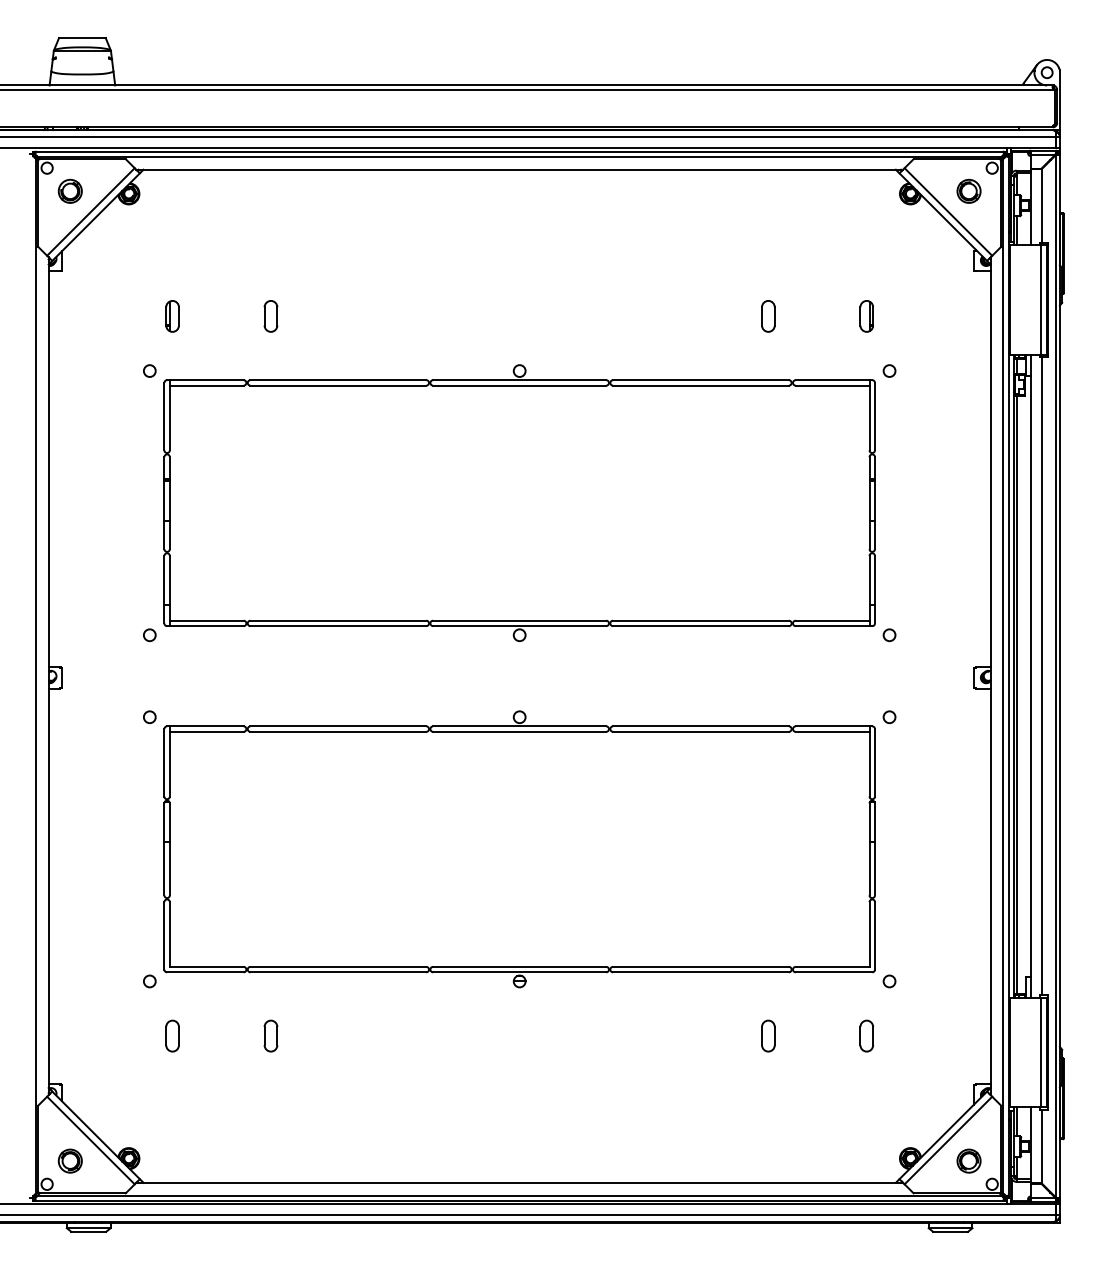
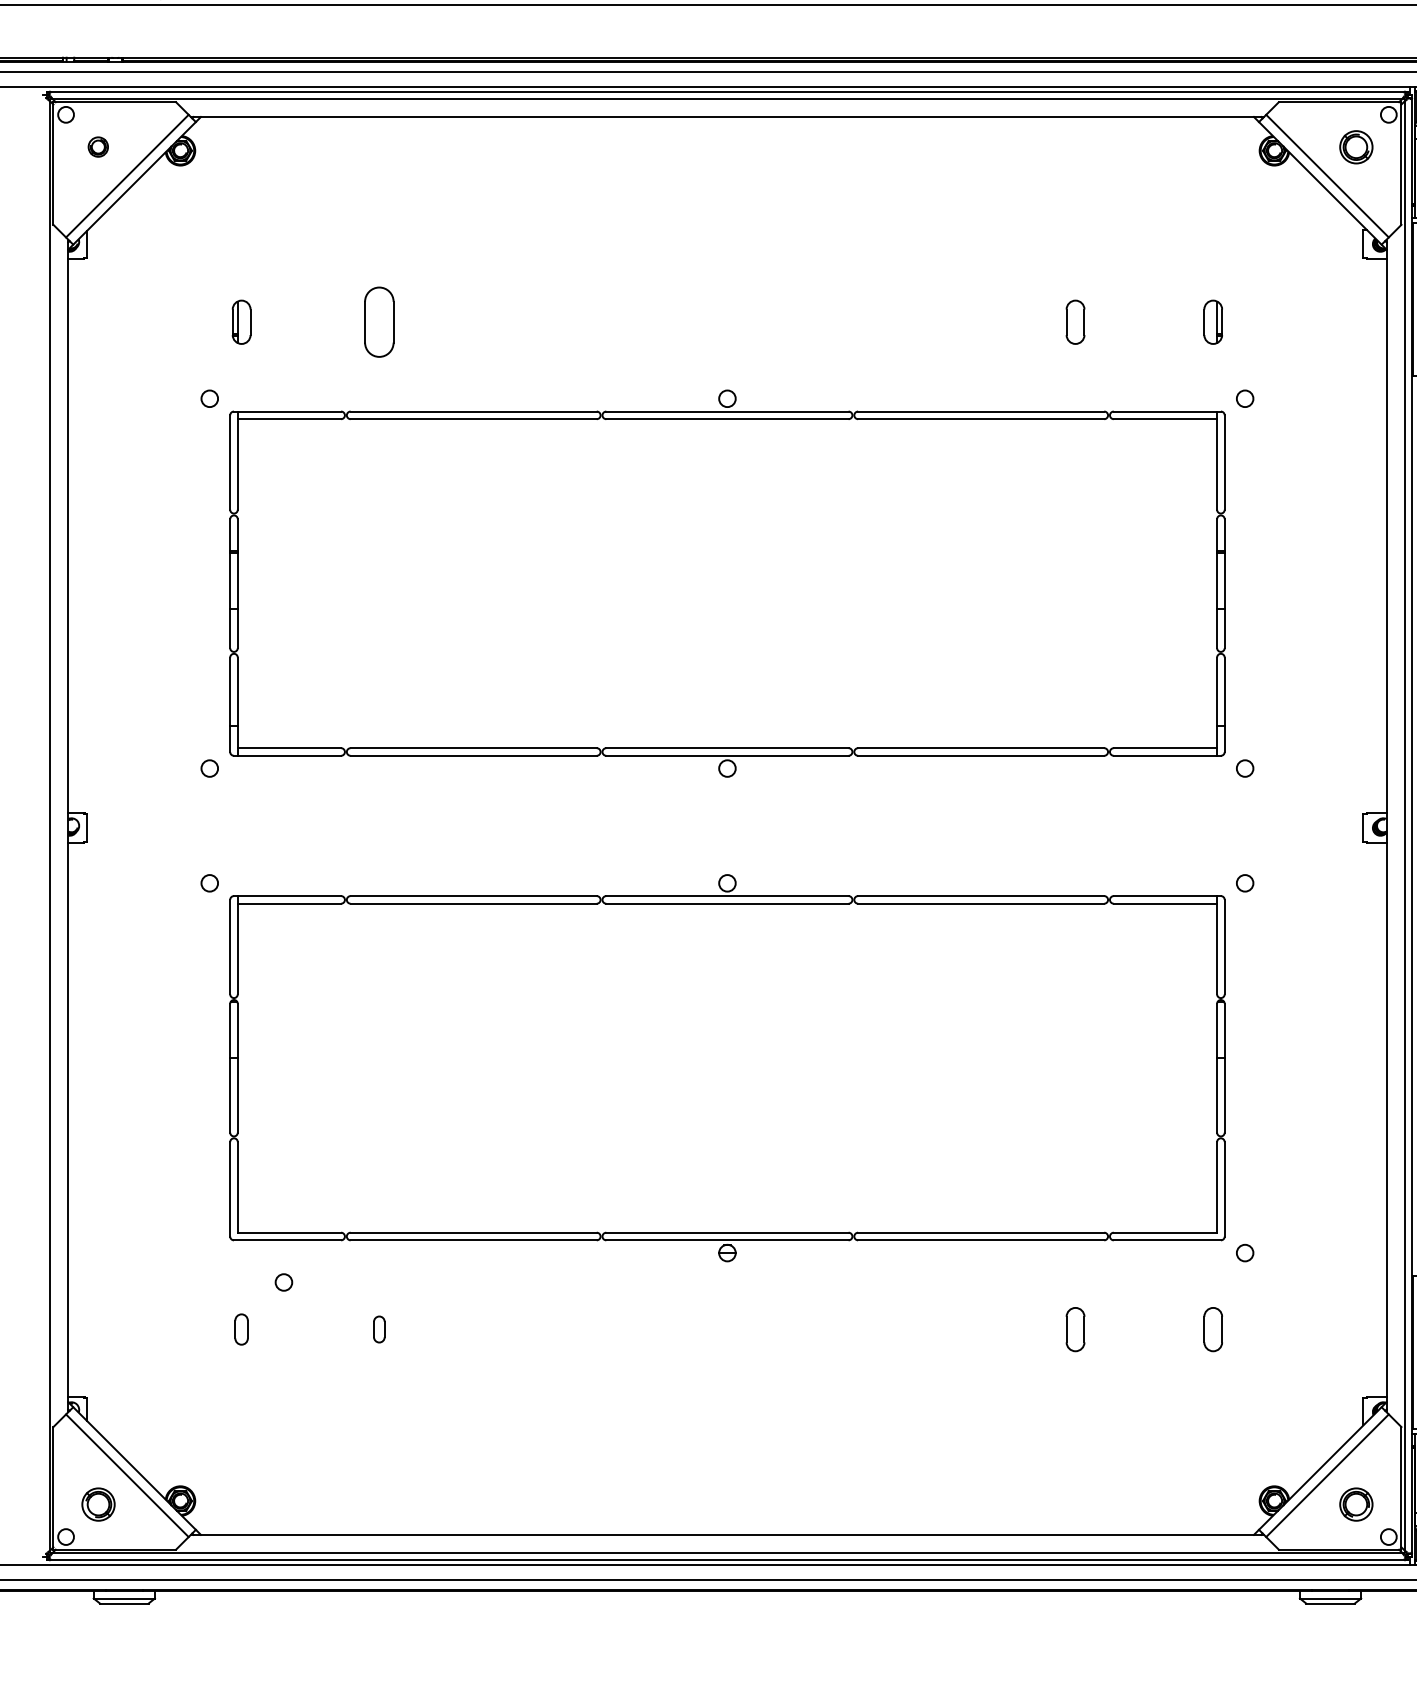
part: (69, 190) -> (97, 146), size x0.6
part: (270, 316) -> (378, 322), size x1.6
circle: (149, 981) -> (283, 1282), moved
part: (172, 1035) -> (241, 1328), size x0.7
part: (270, 1035) -> (378, 1328), size x0.6

